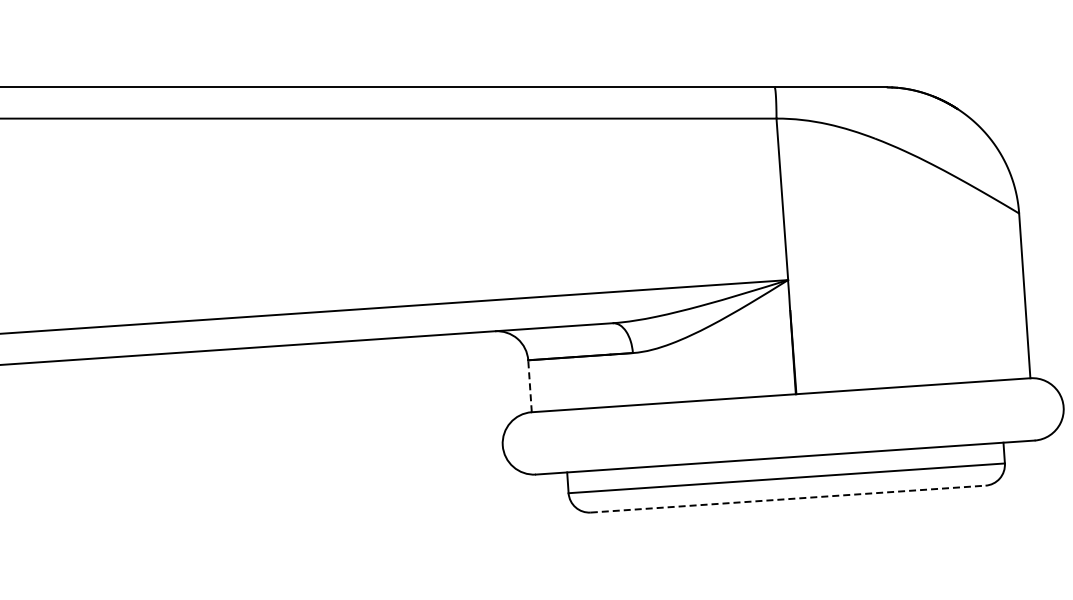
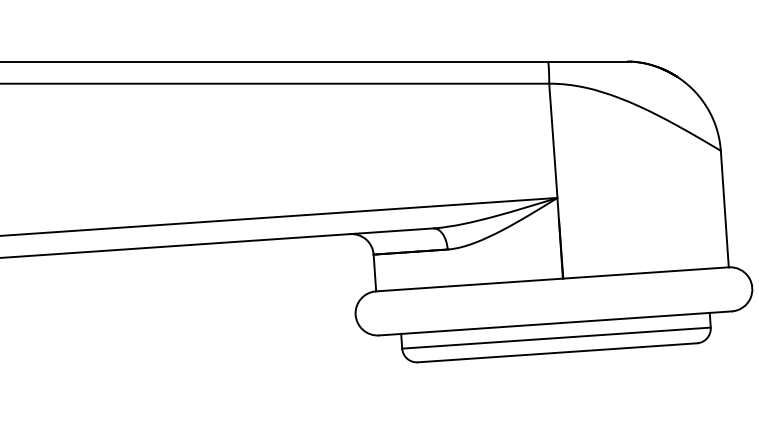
line: (530, 385) -> (375, 272), dashed -> solid
line: (788, 499) -> (557, 353), dashed -> solid

